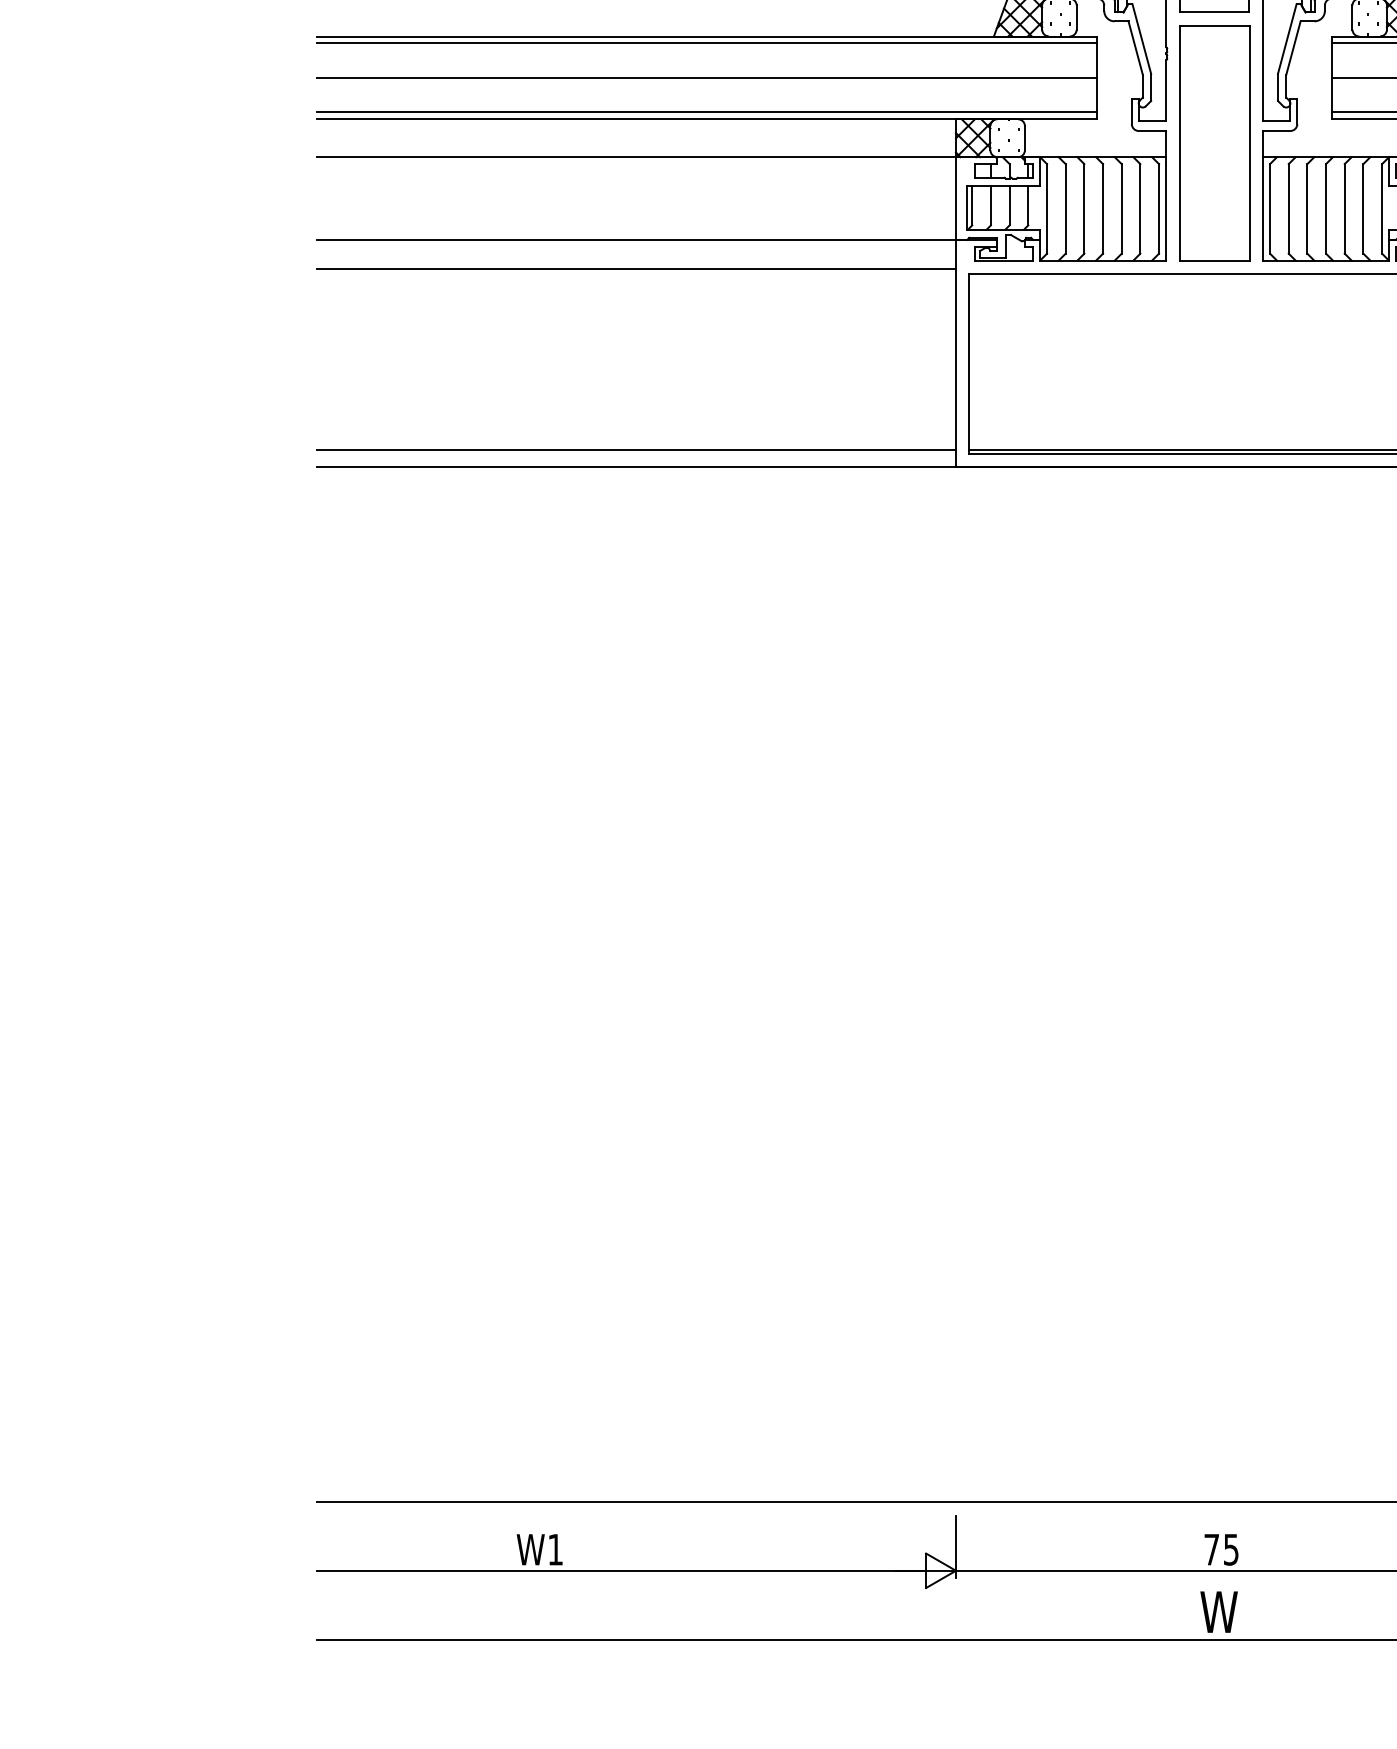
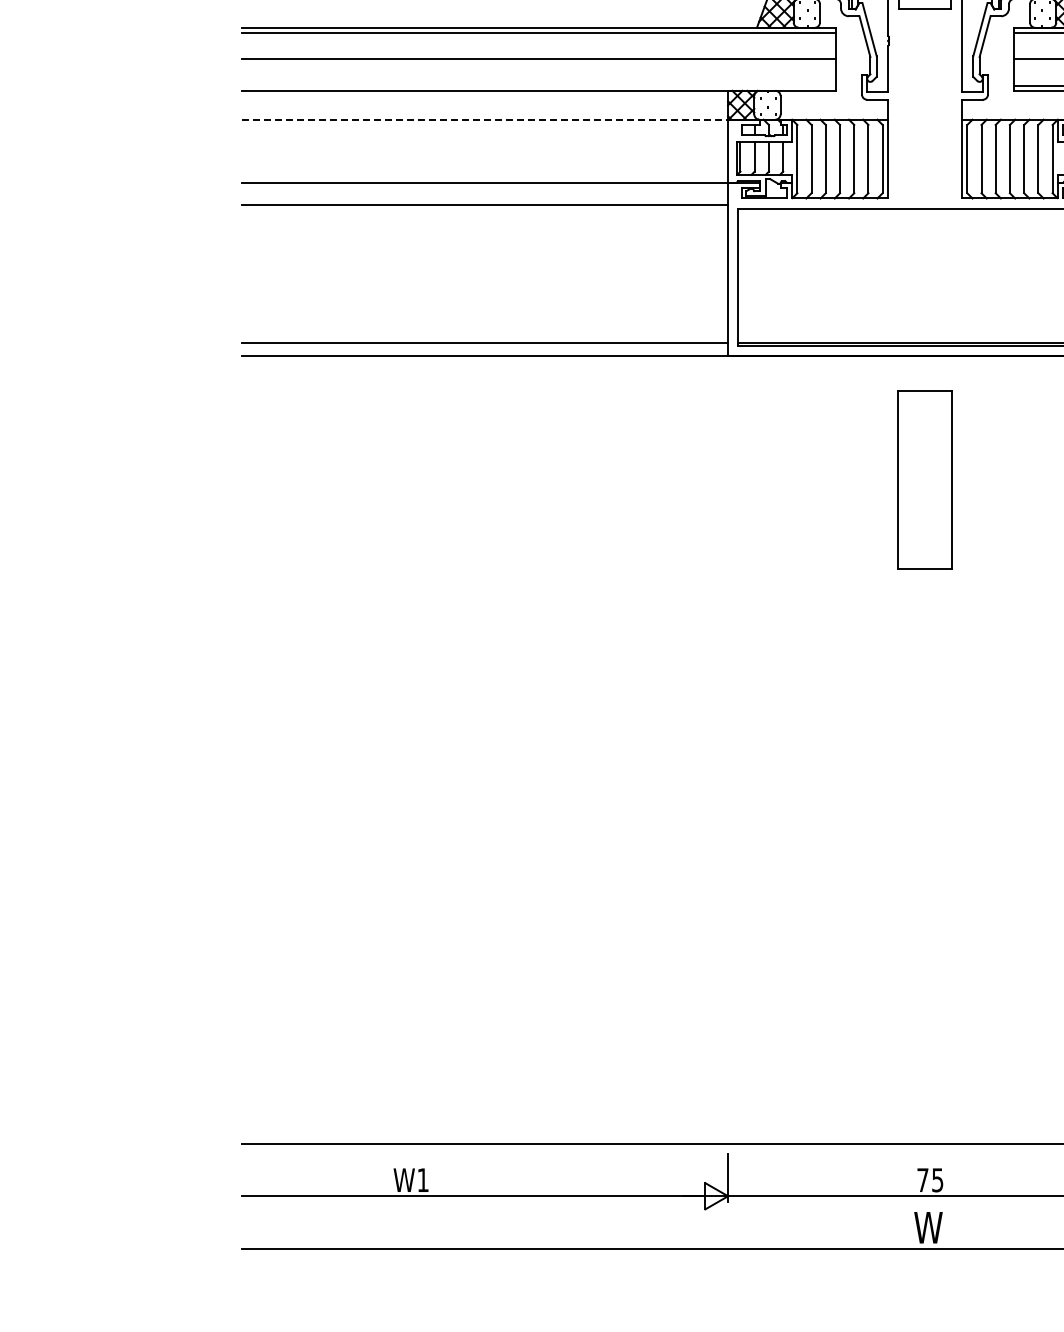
line: (707, 112) -> (538, 85), removed
part: (1213, 142) -> (924, 479), moved
line: (638, 156) -> (486, 119), solid -> dashed

